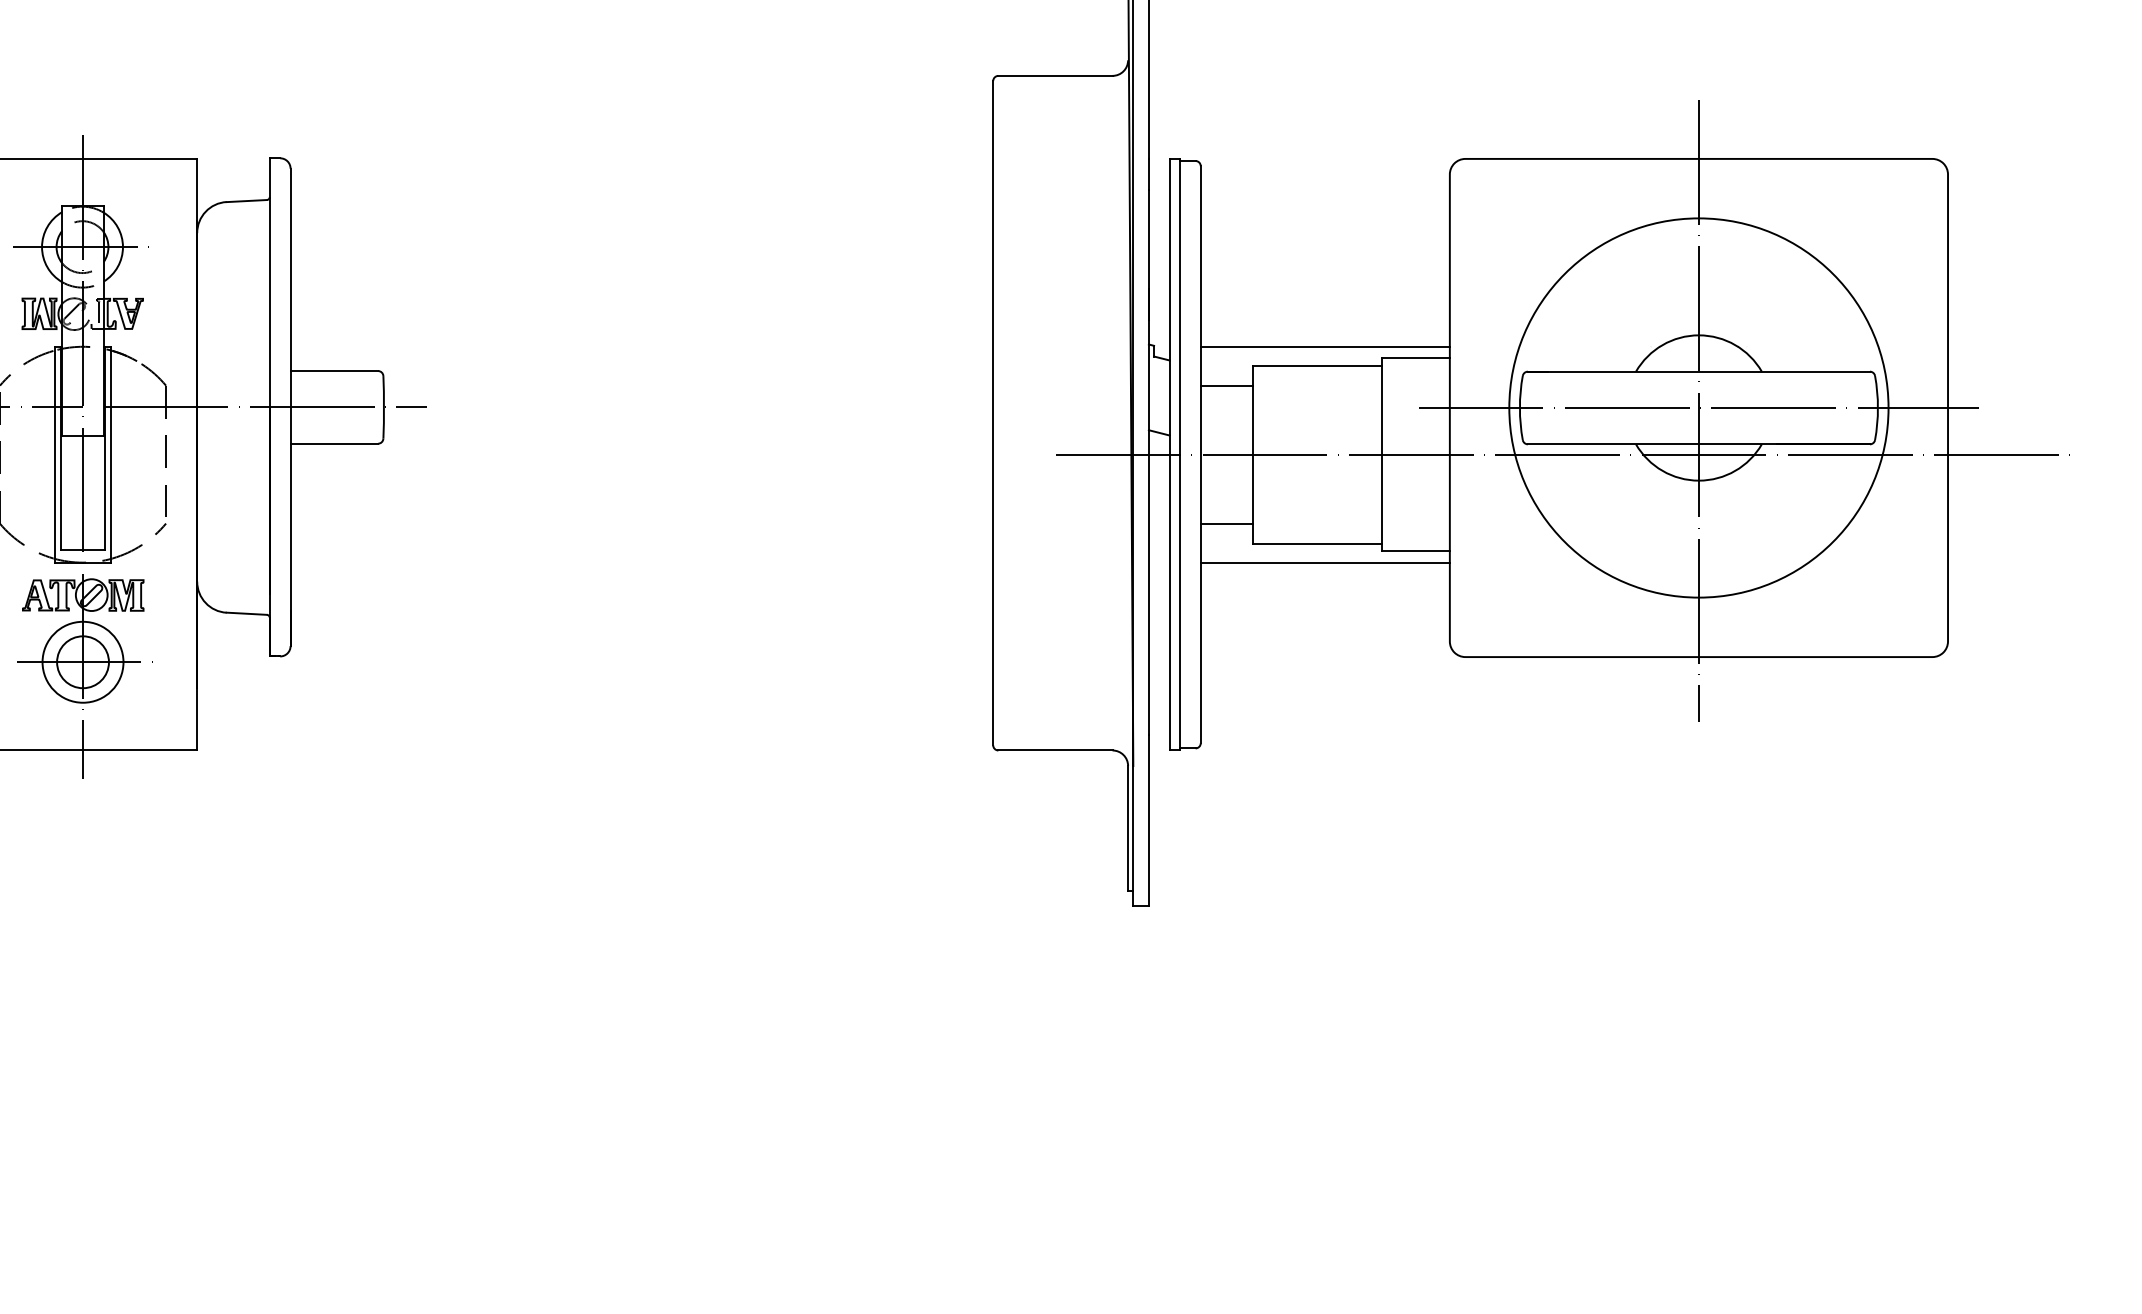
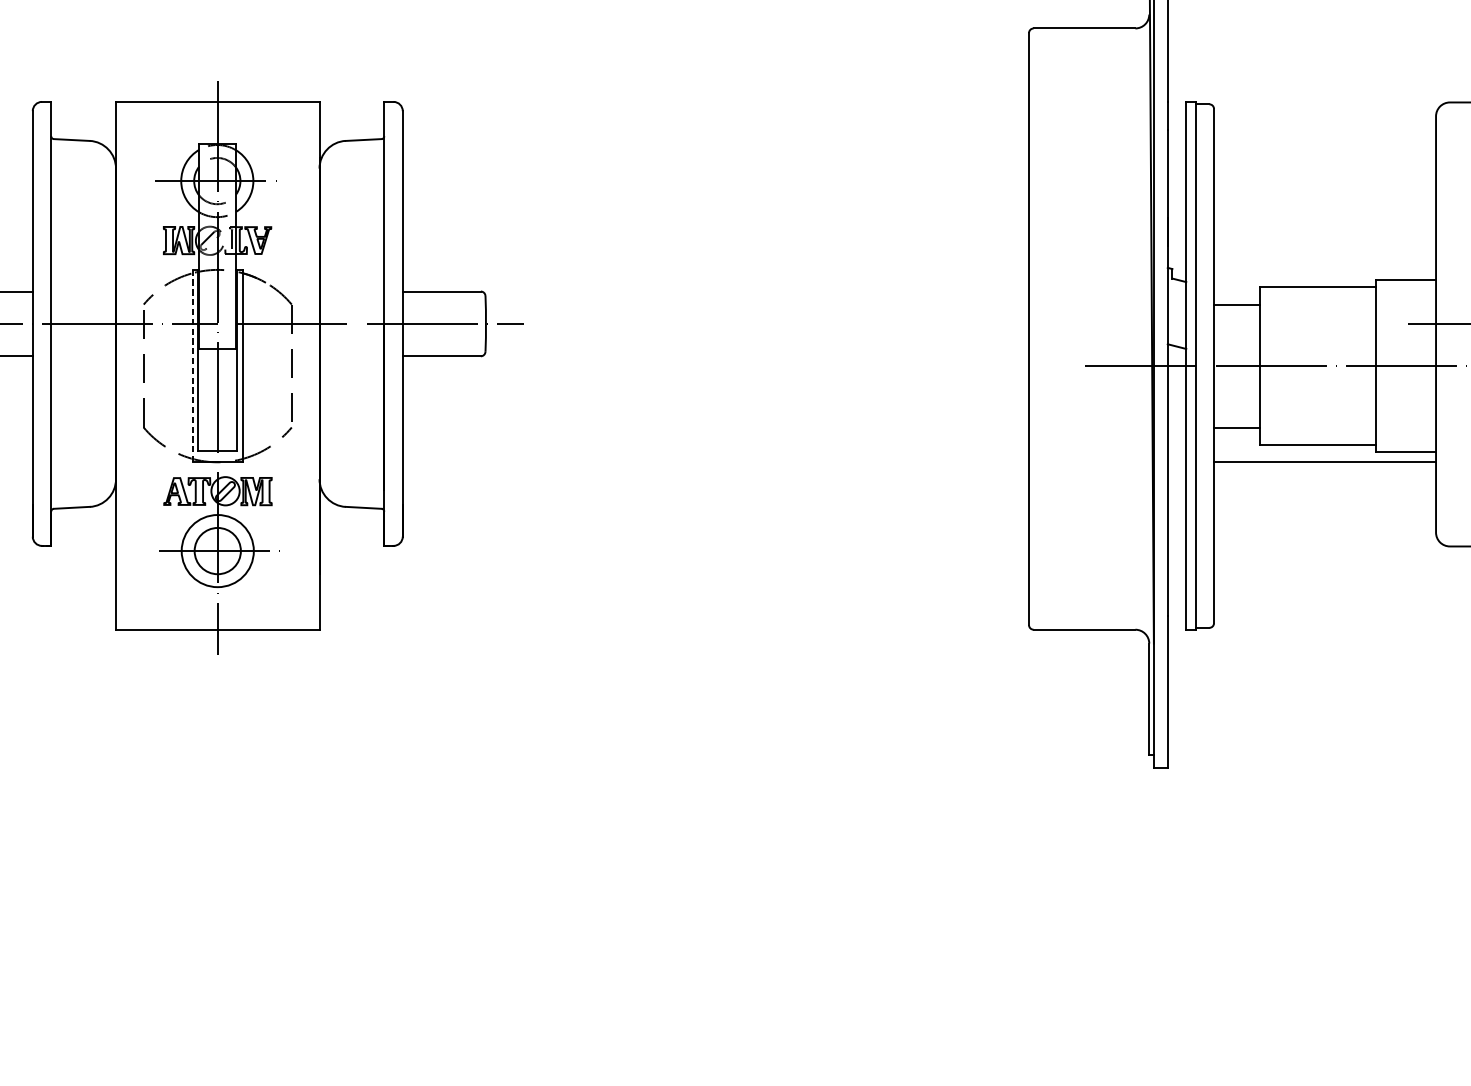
line: (1324, 346) -> (1324, 269), removed
line: (55, 454) -> (193, 365), solid -> dashed

